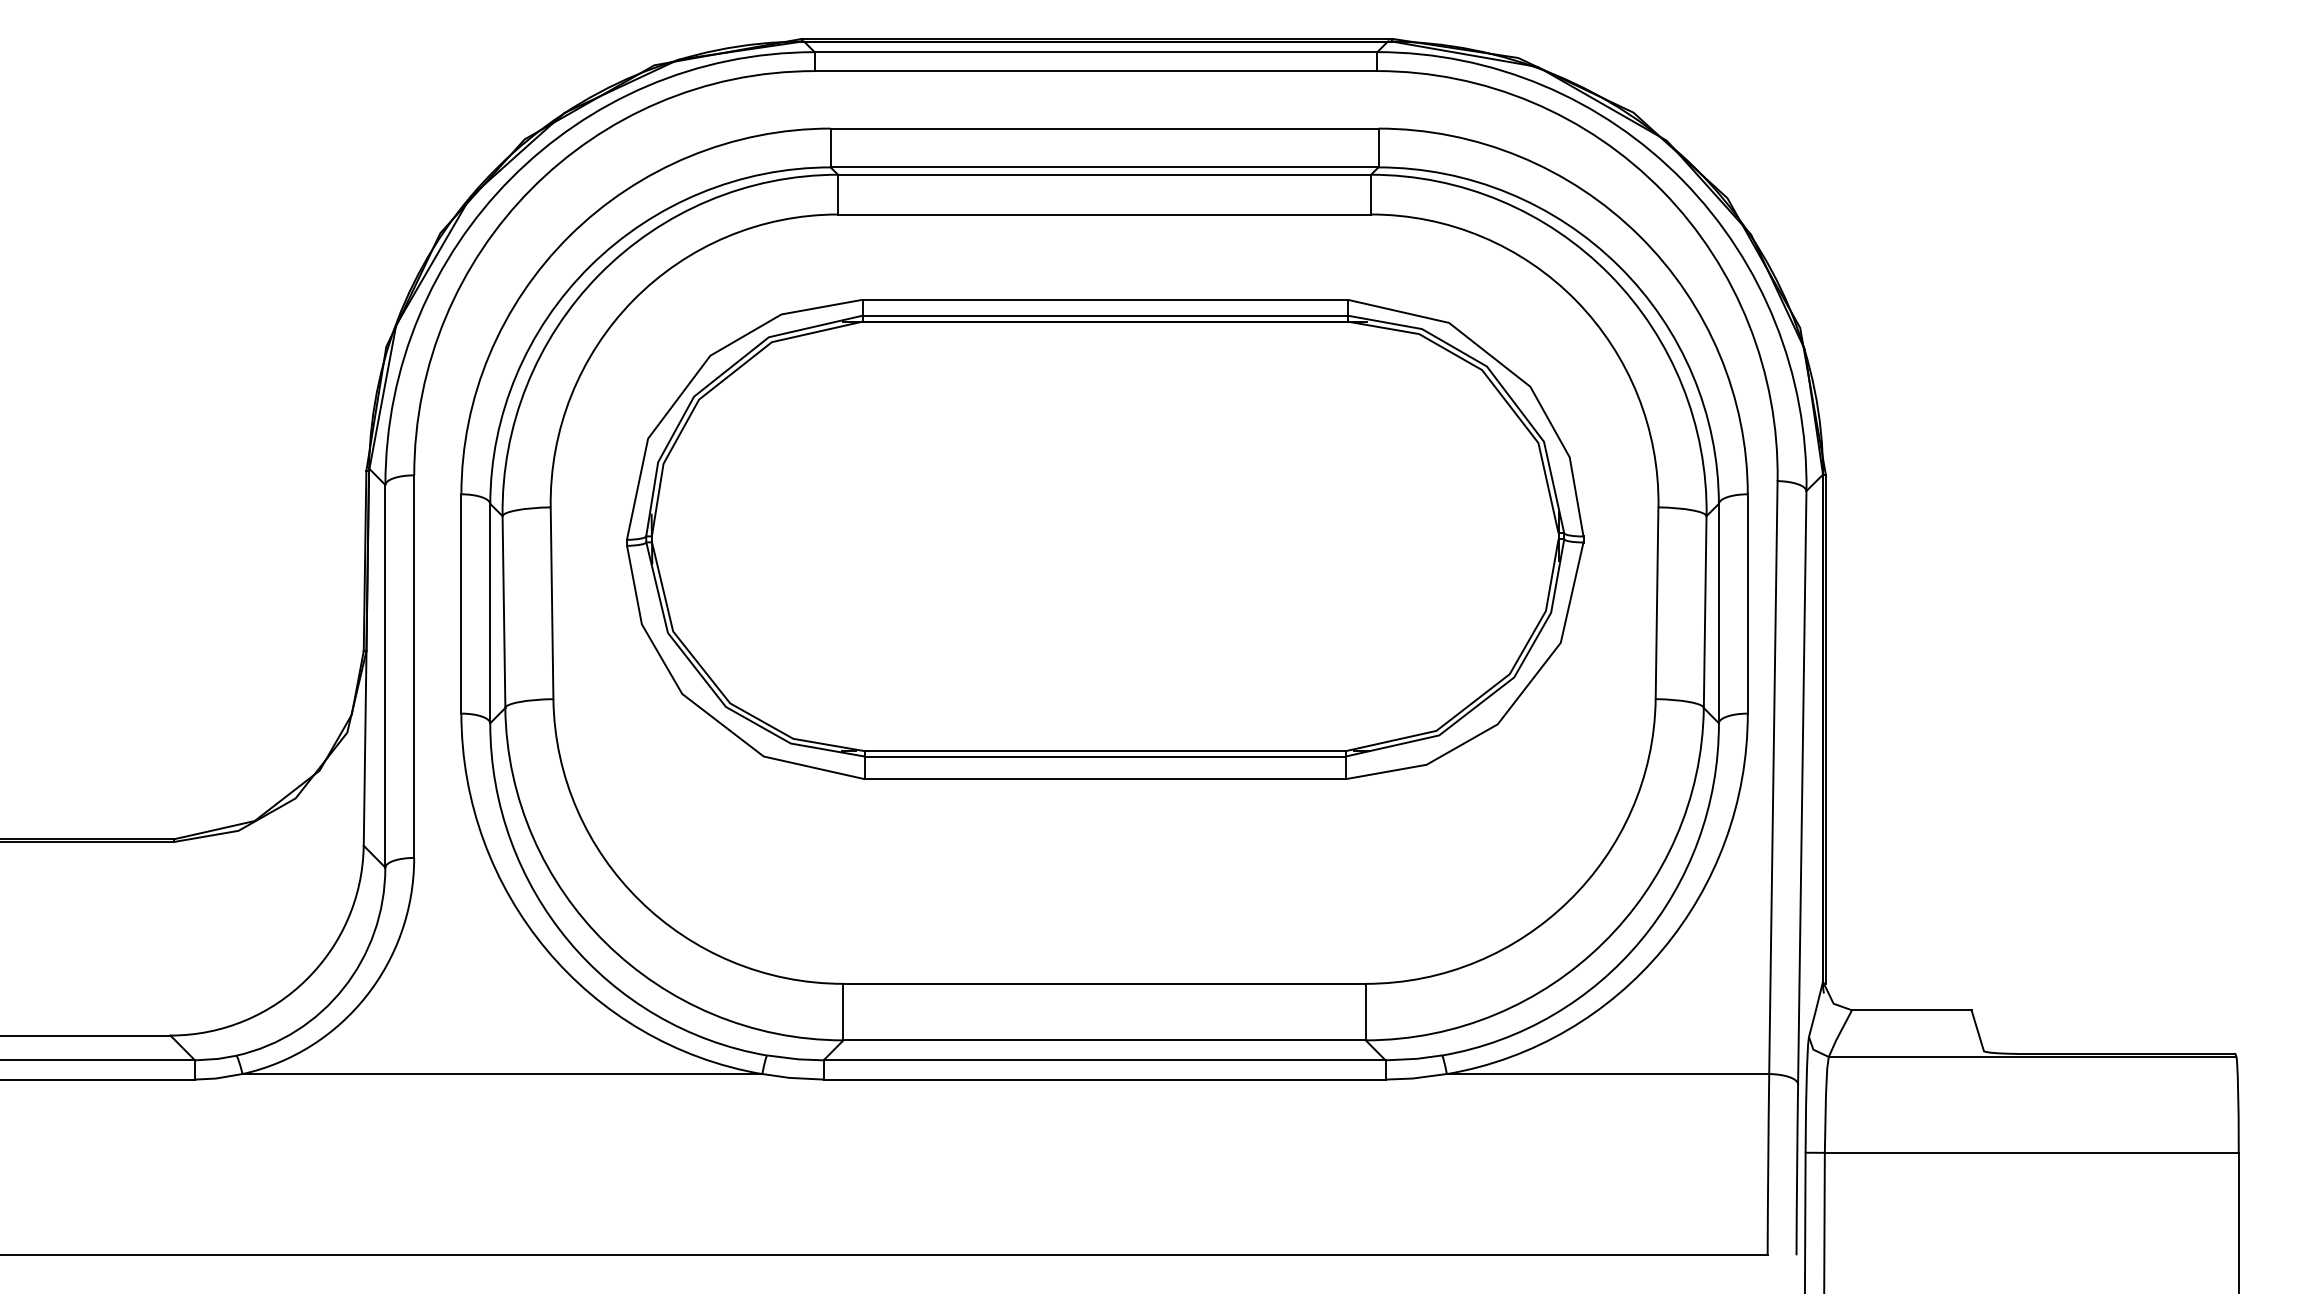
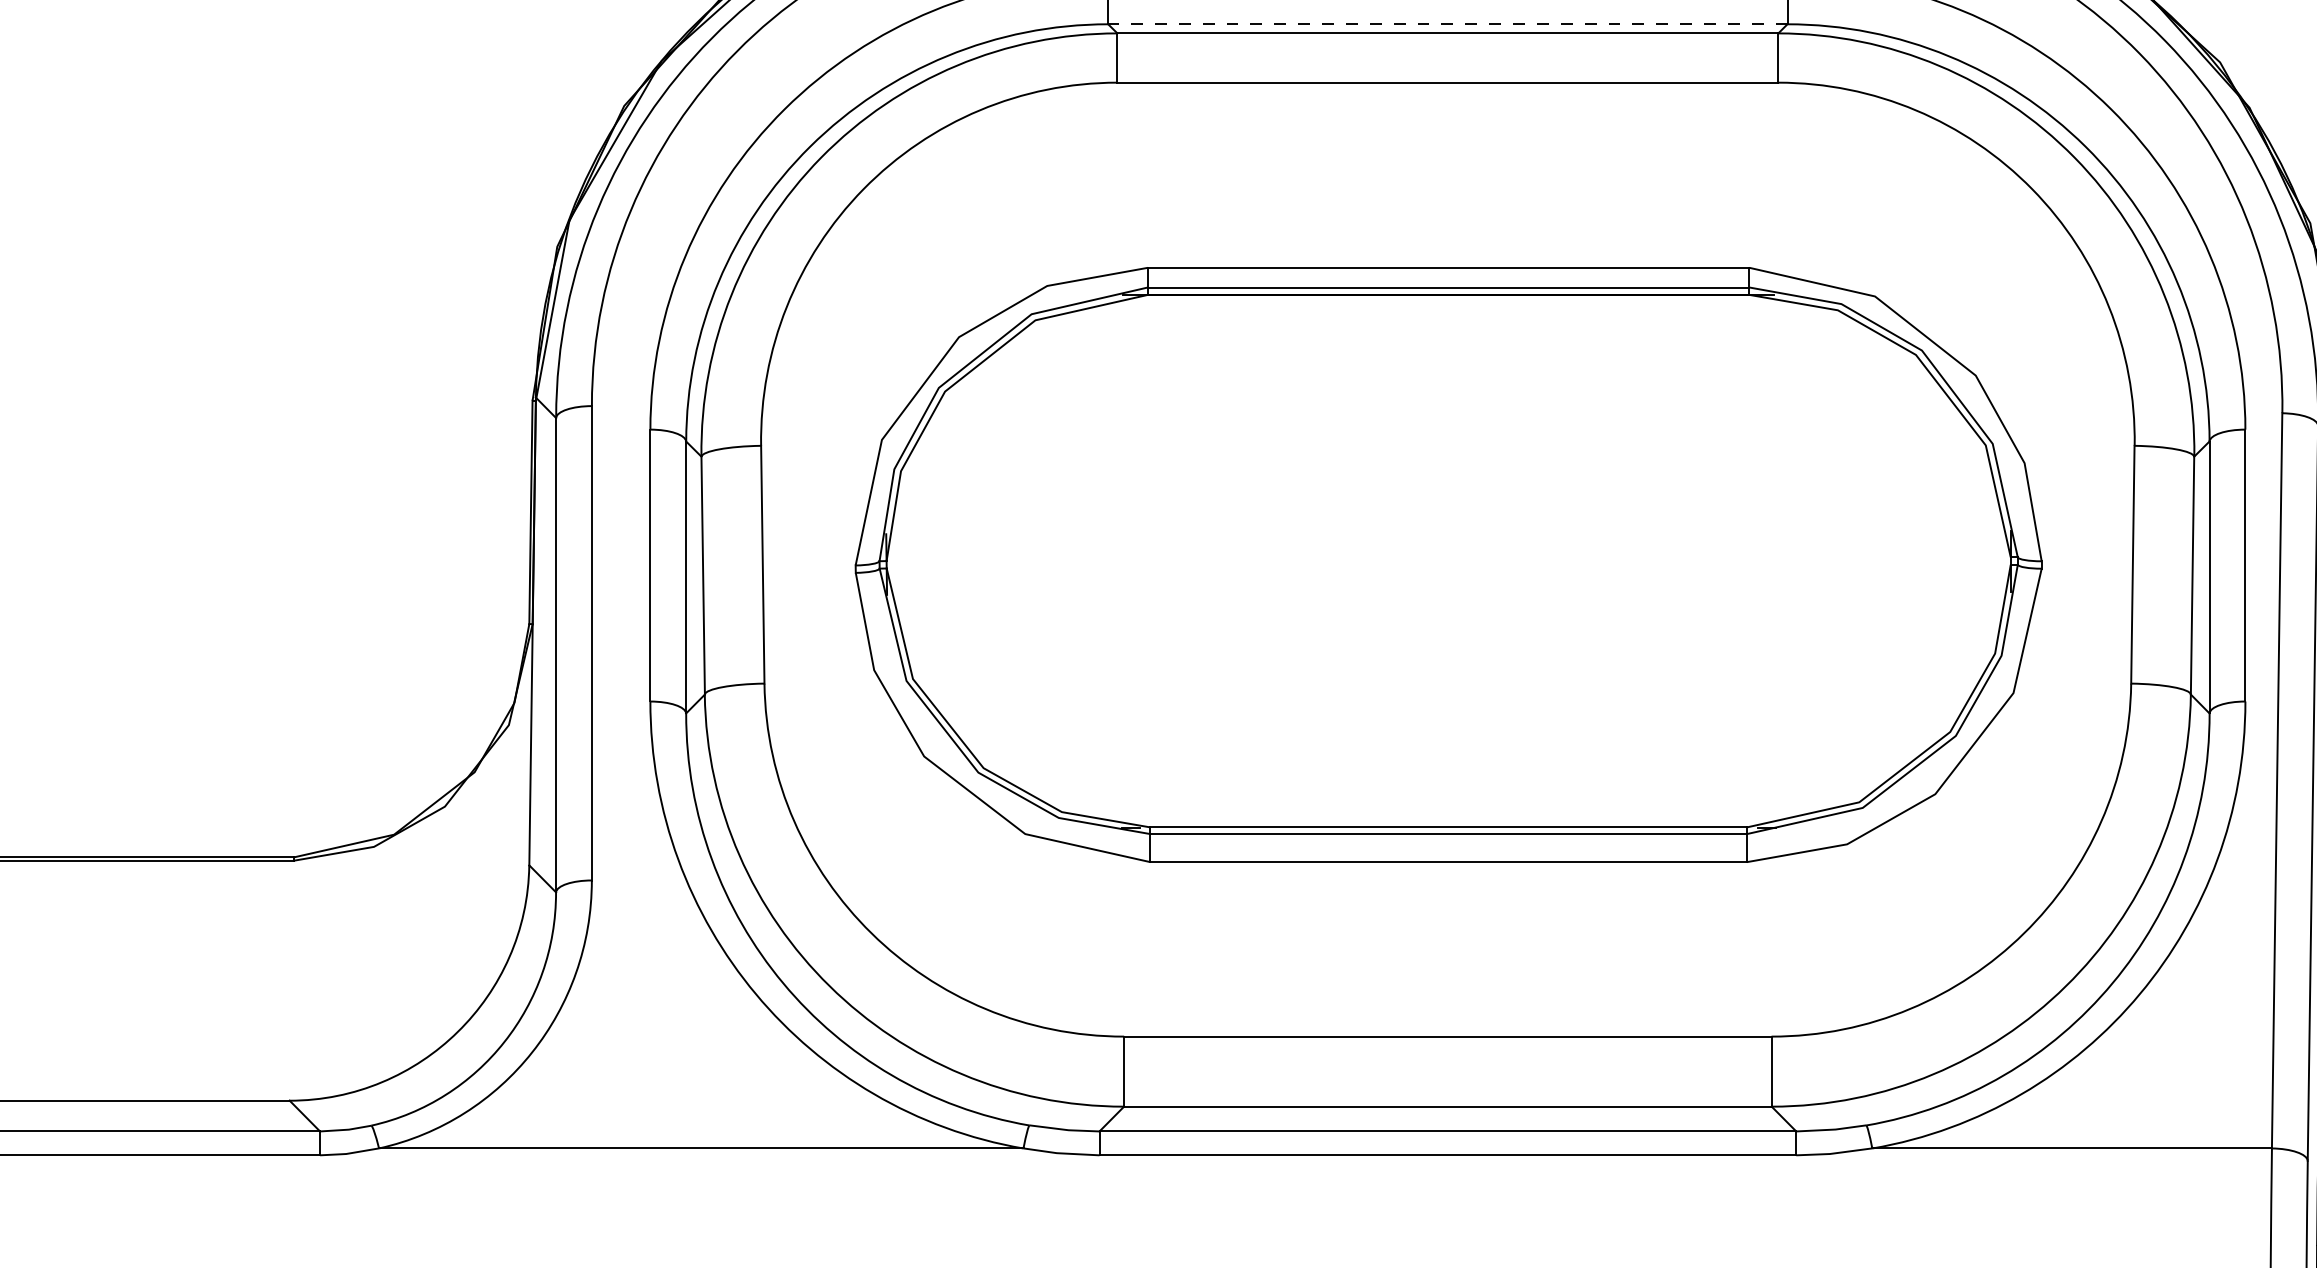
line: (1104, 167) -> (1447, 24), solid -> dashed
part: (1105, 539) -> (1449, 564), moved

